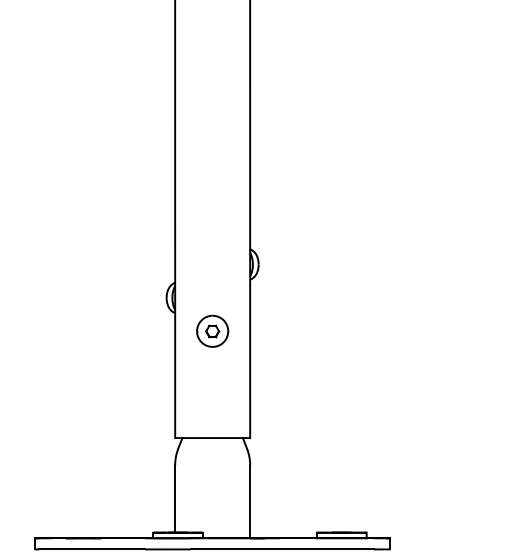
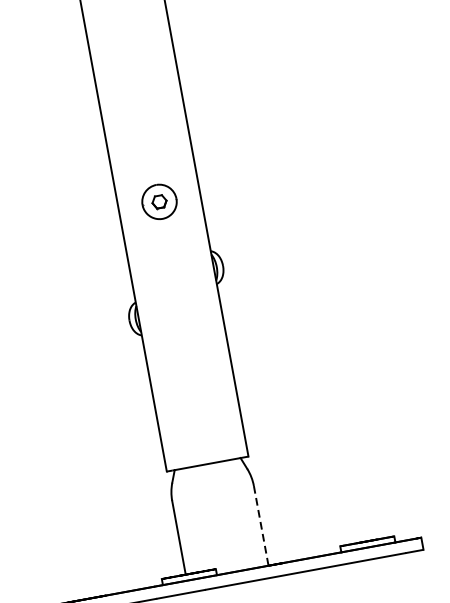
part: (212, 330) -> (159, 201), moved
line: (250, 501) -> (261, 525), solid -> dashed

